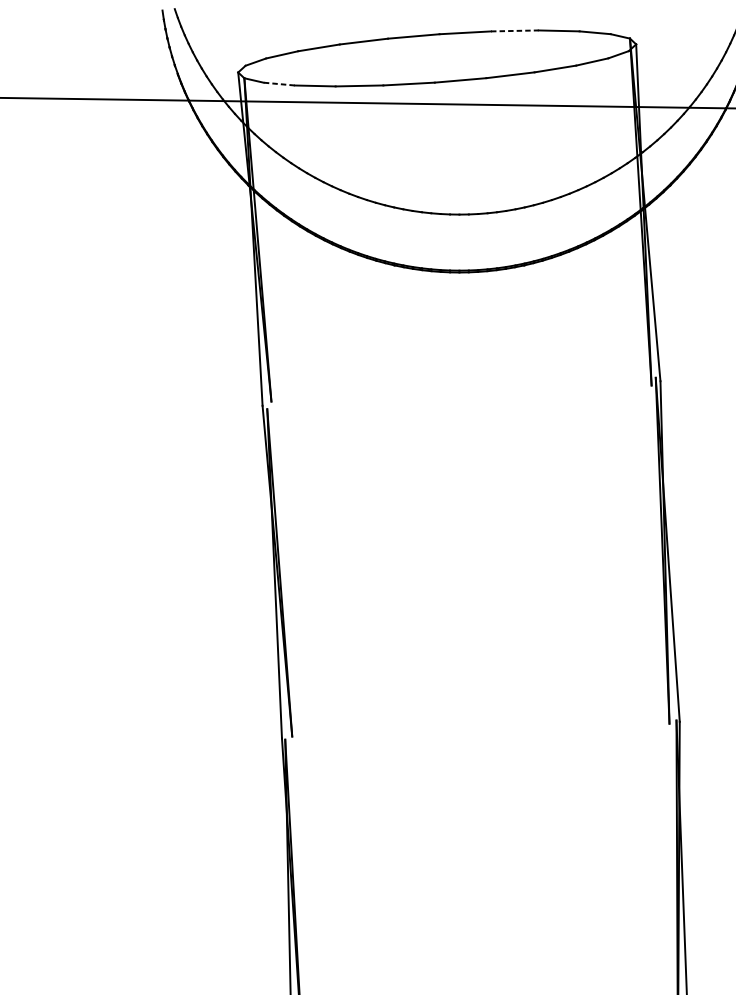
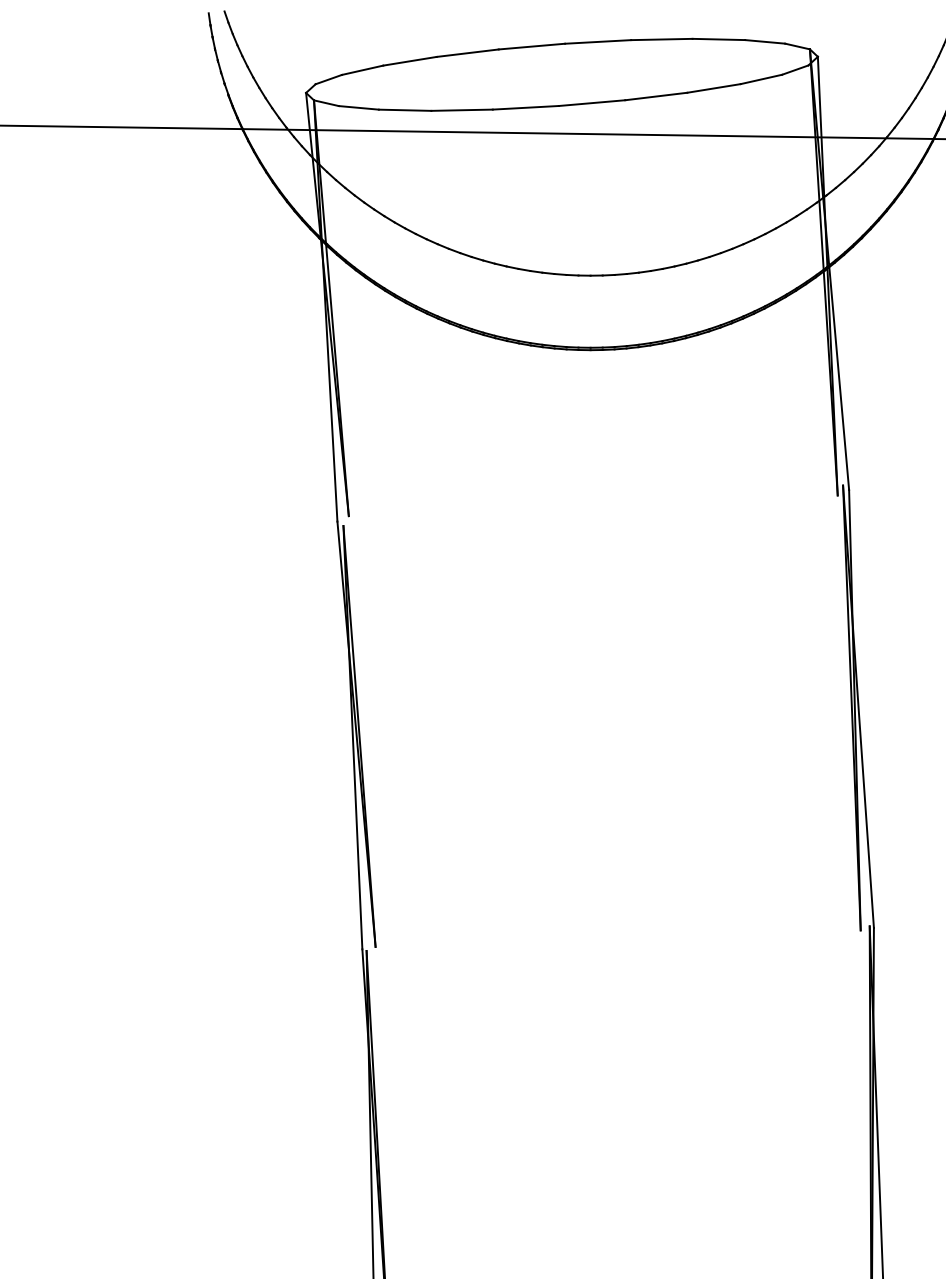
line: (514, 30) -> (661, 39), dashed -> solid
line: (278, 83) -> (358, 107), dashed -> solid

